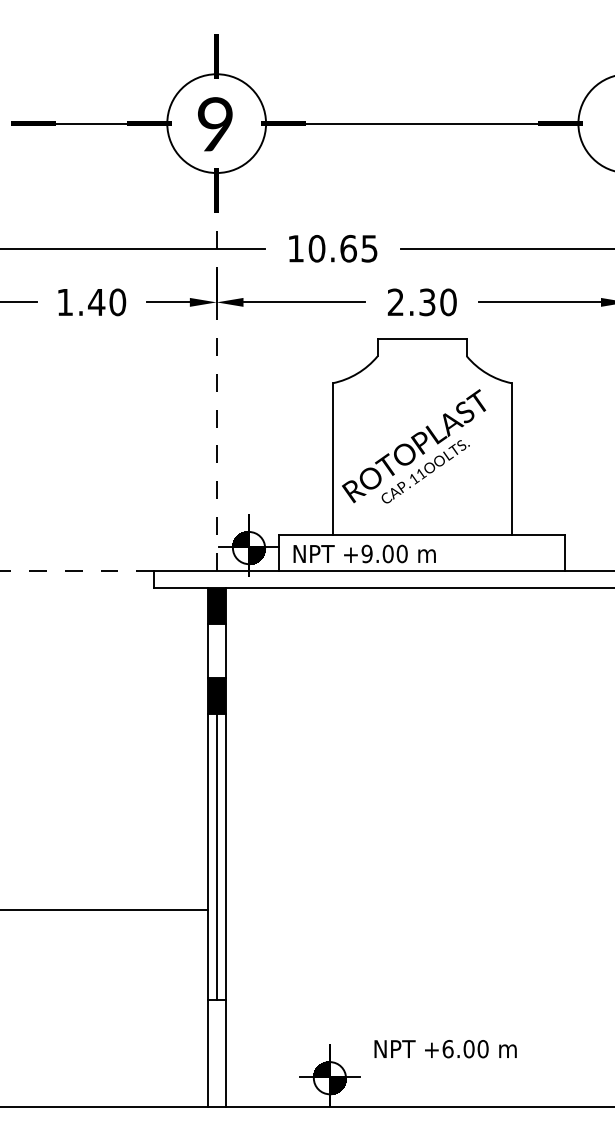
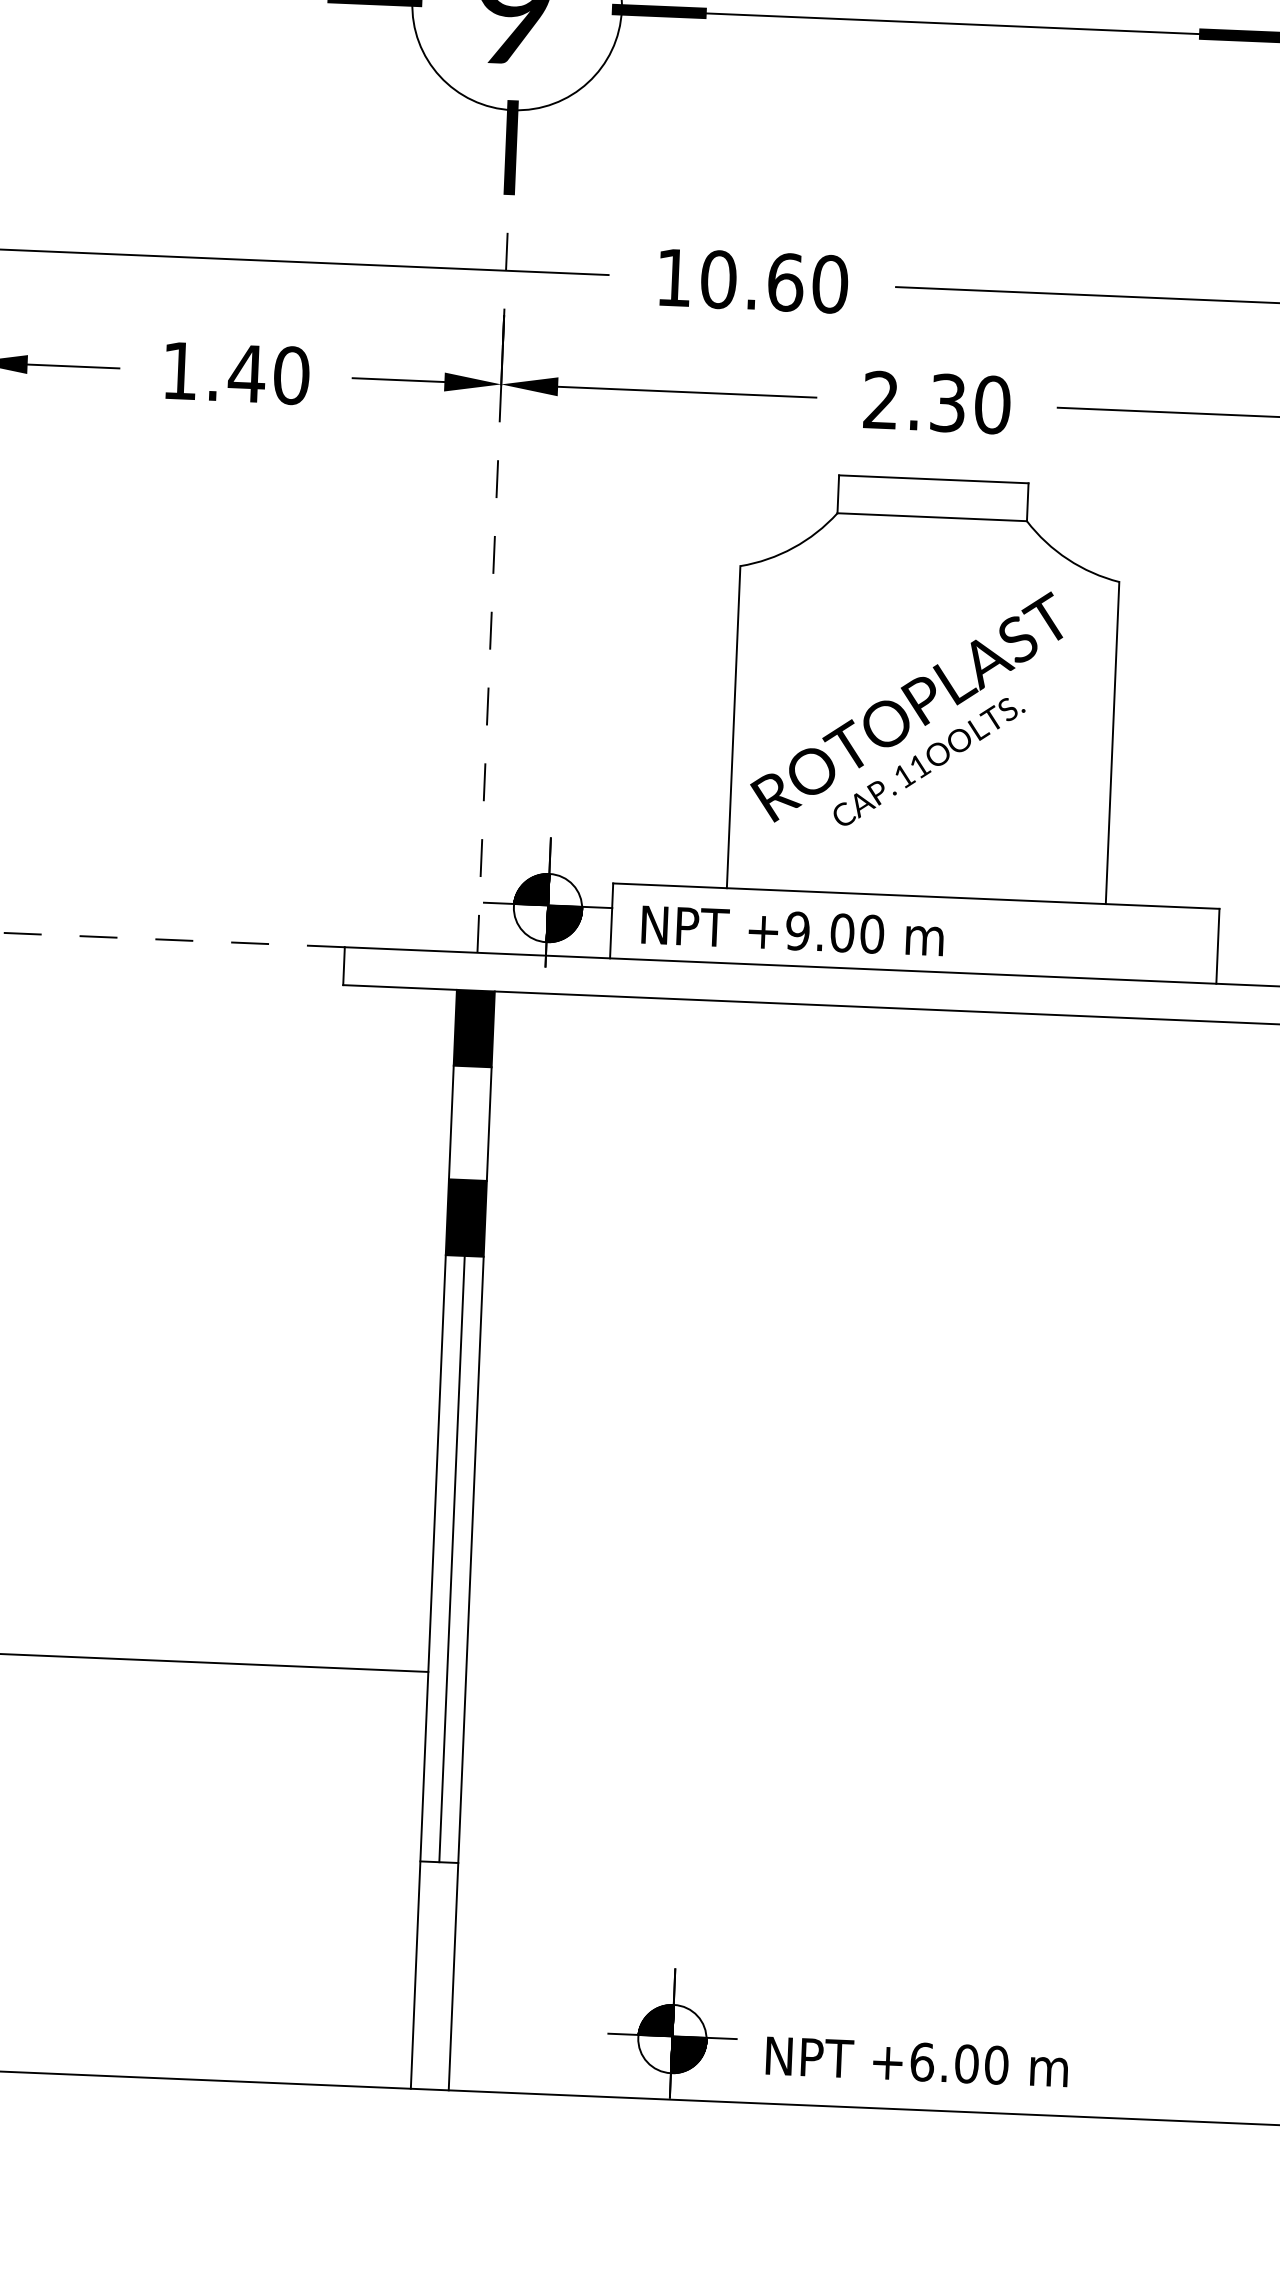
text: (369, 248) -> (829, 283), 10.65 -> 10.60
line: (421, 356) -> (930, 517), added
text: (445, 1049) -> (916, 2062), moved

